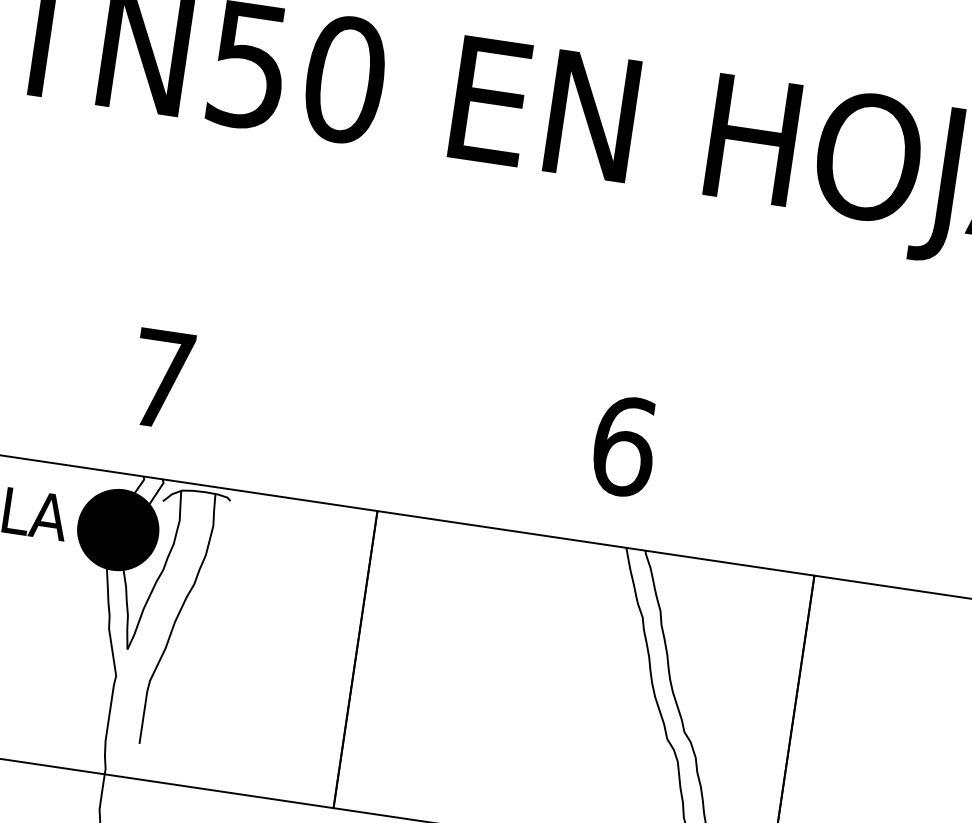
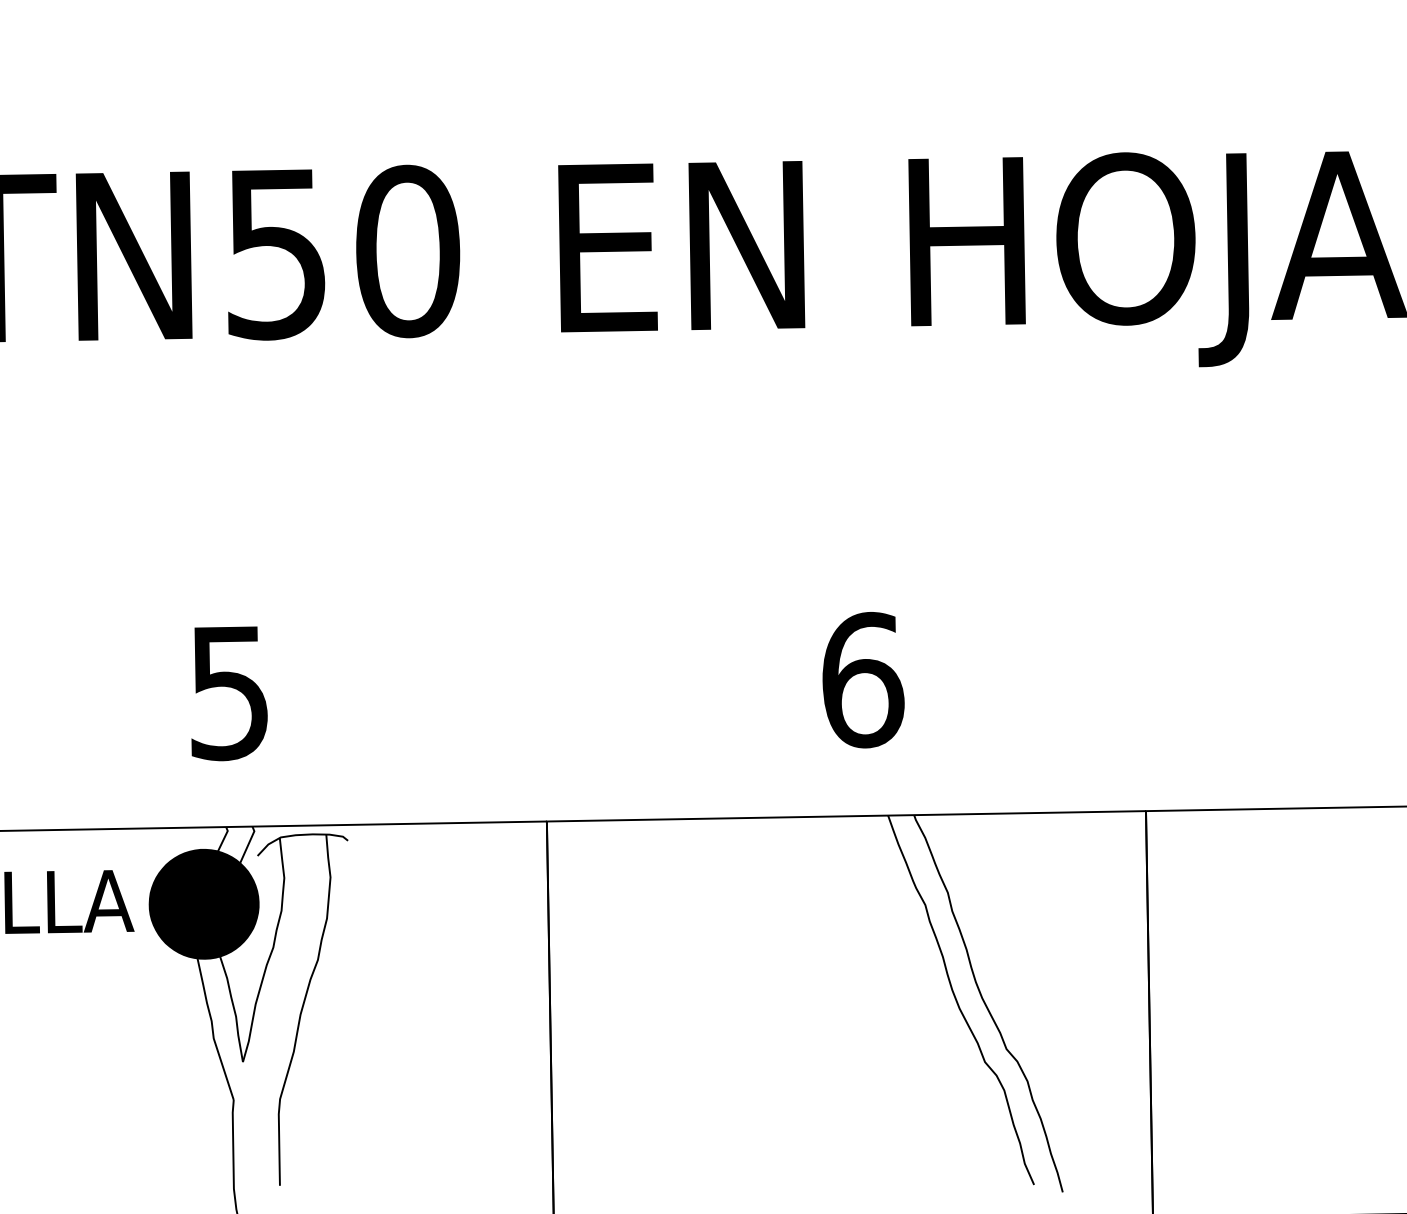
text: (161, 379) -> (228, 693), 7 -> 5

